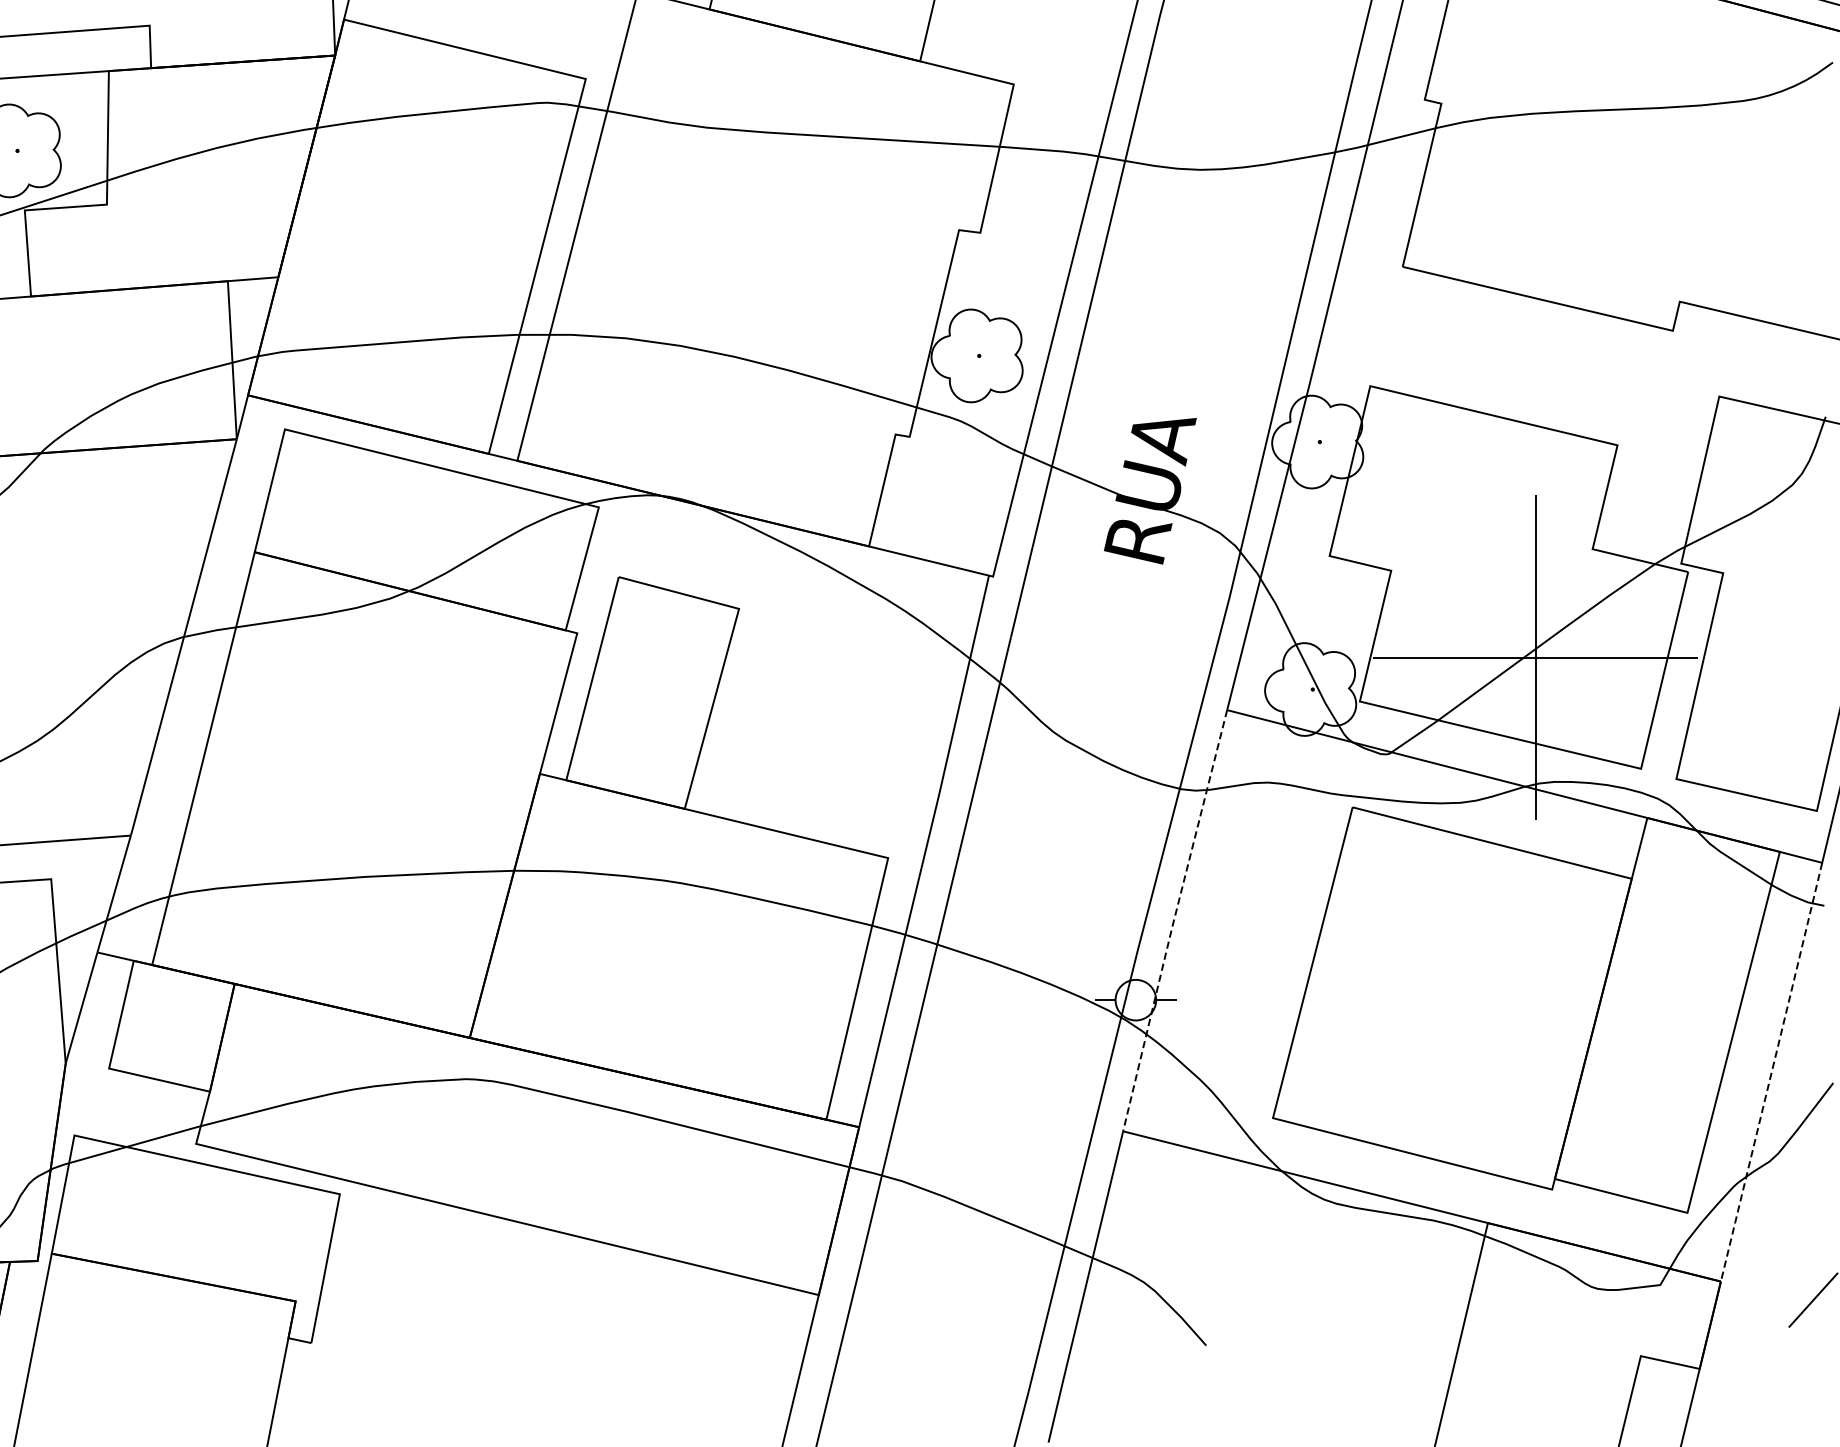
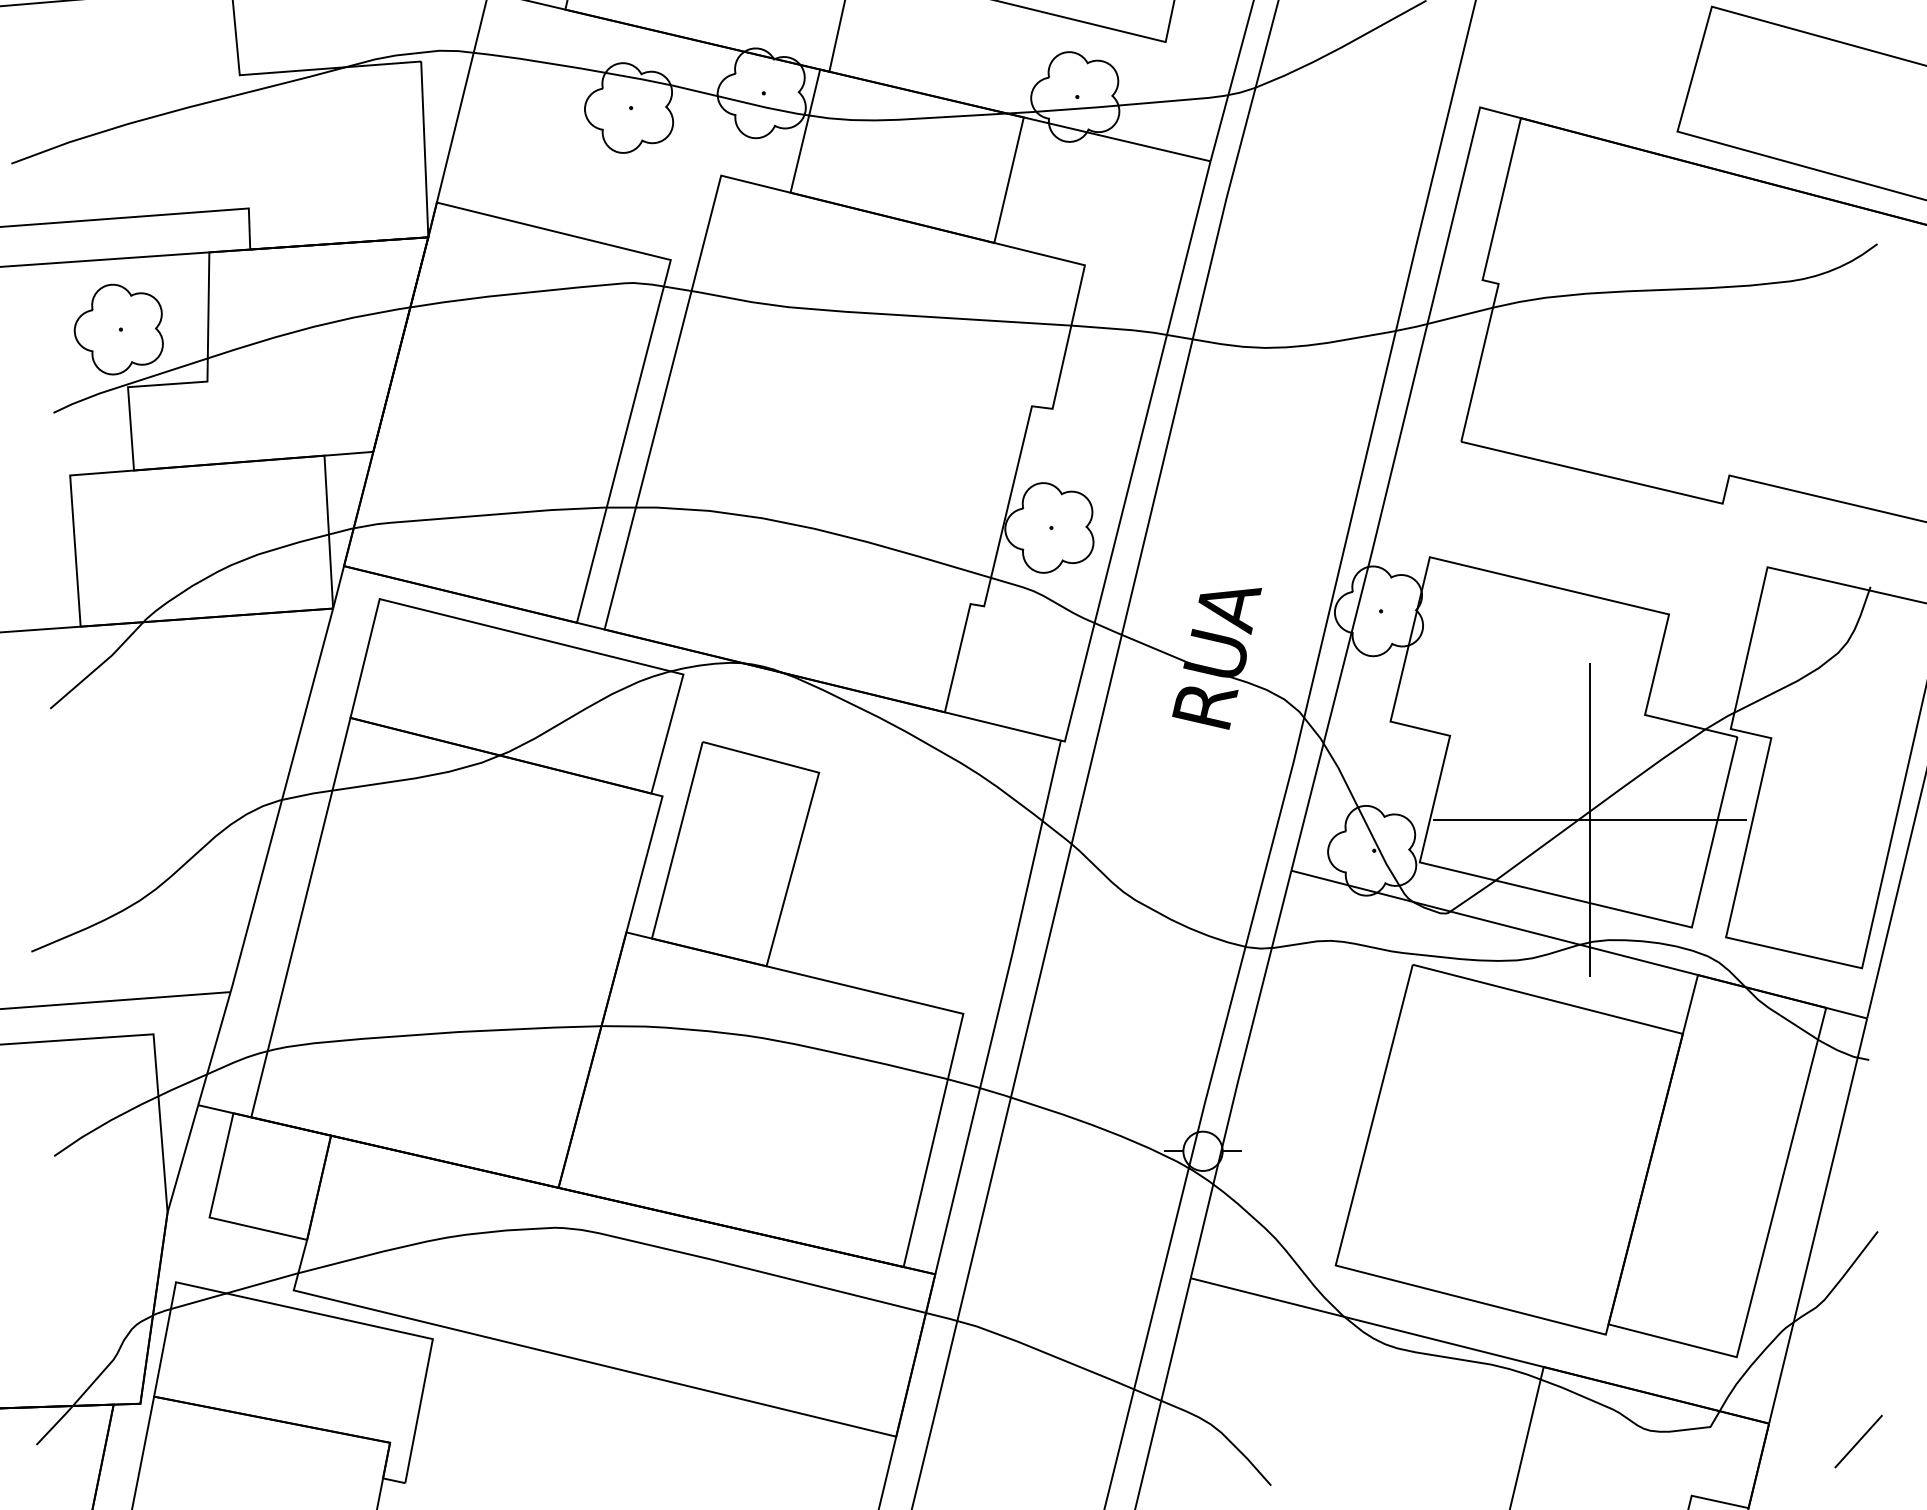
line: (1173, 920) -> (1239, 1074), dashed -> solid
line: (1771, 1072) -> (1818, 1221), dashed -> solid

